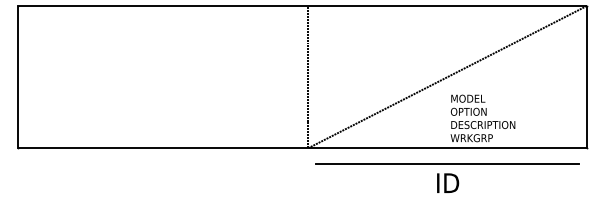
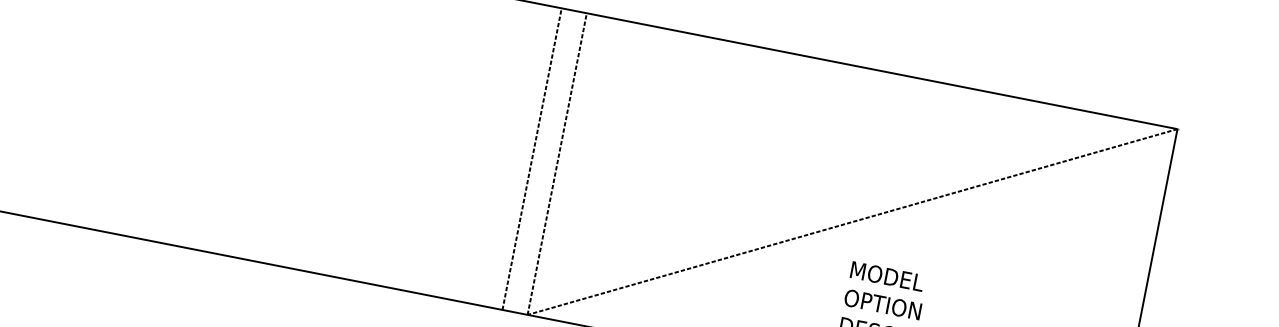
line: (296, 76) -> (532, 157), added

